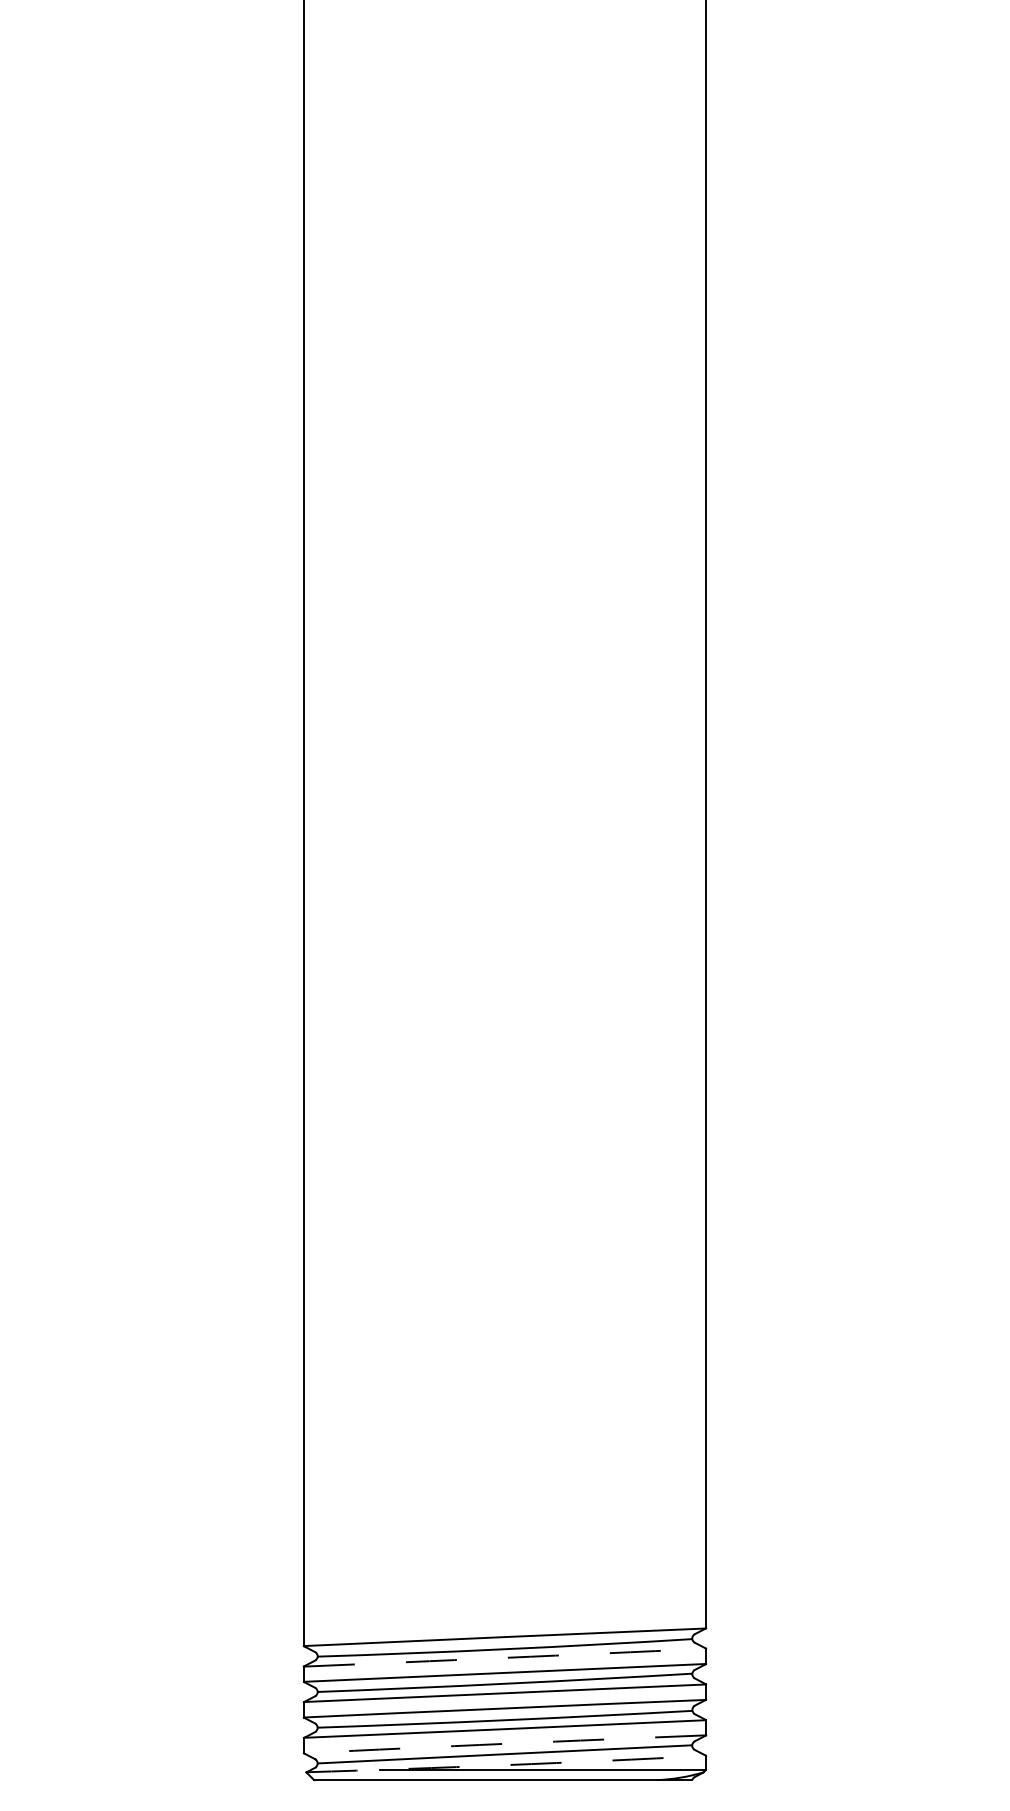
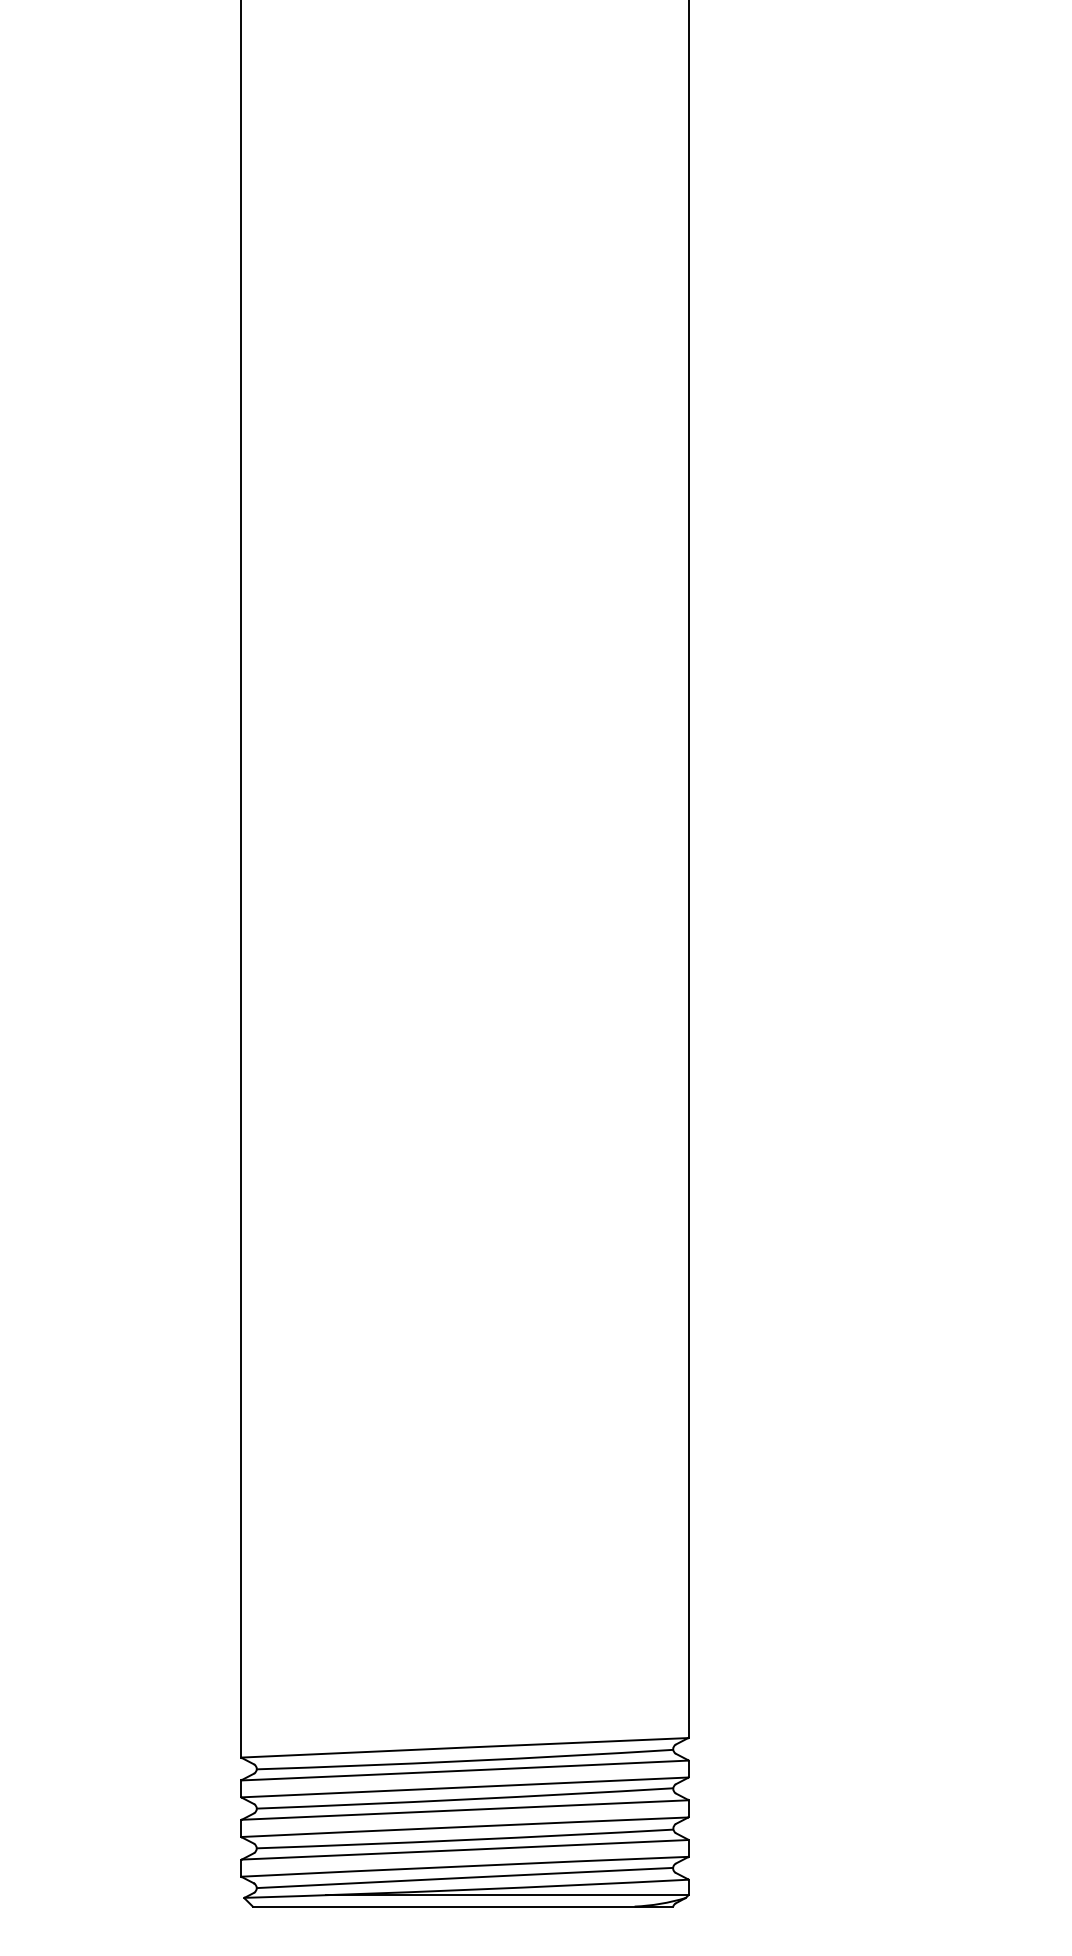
arc: (505, 1657) -> (465, 1770), dashed -> solid
arc: (504, 1743) -> (464, 1865), dashed -> solid
arc: (506, 1765) -> (466, 1890), dashed -> solid

